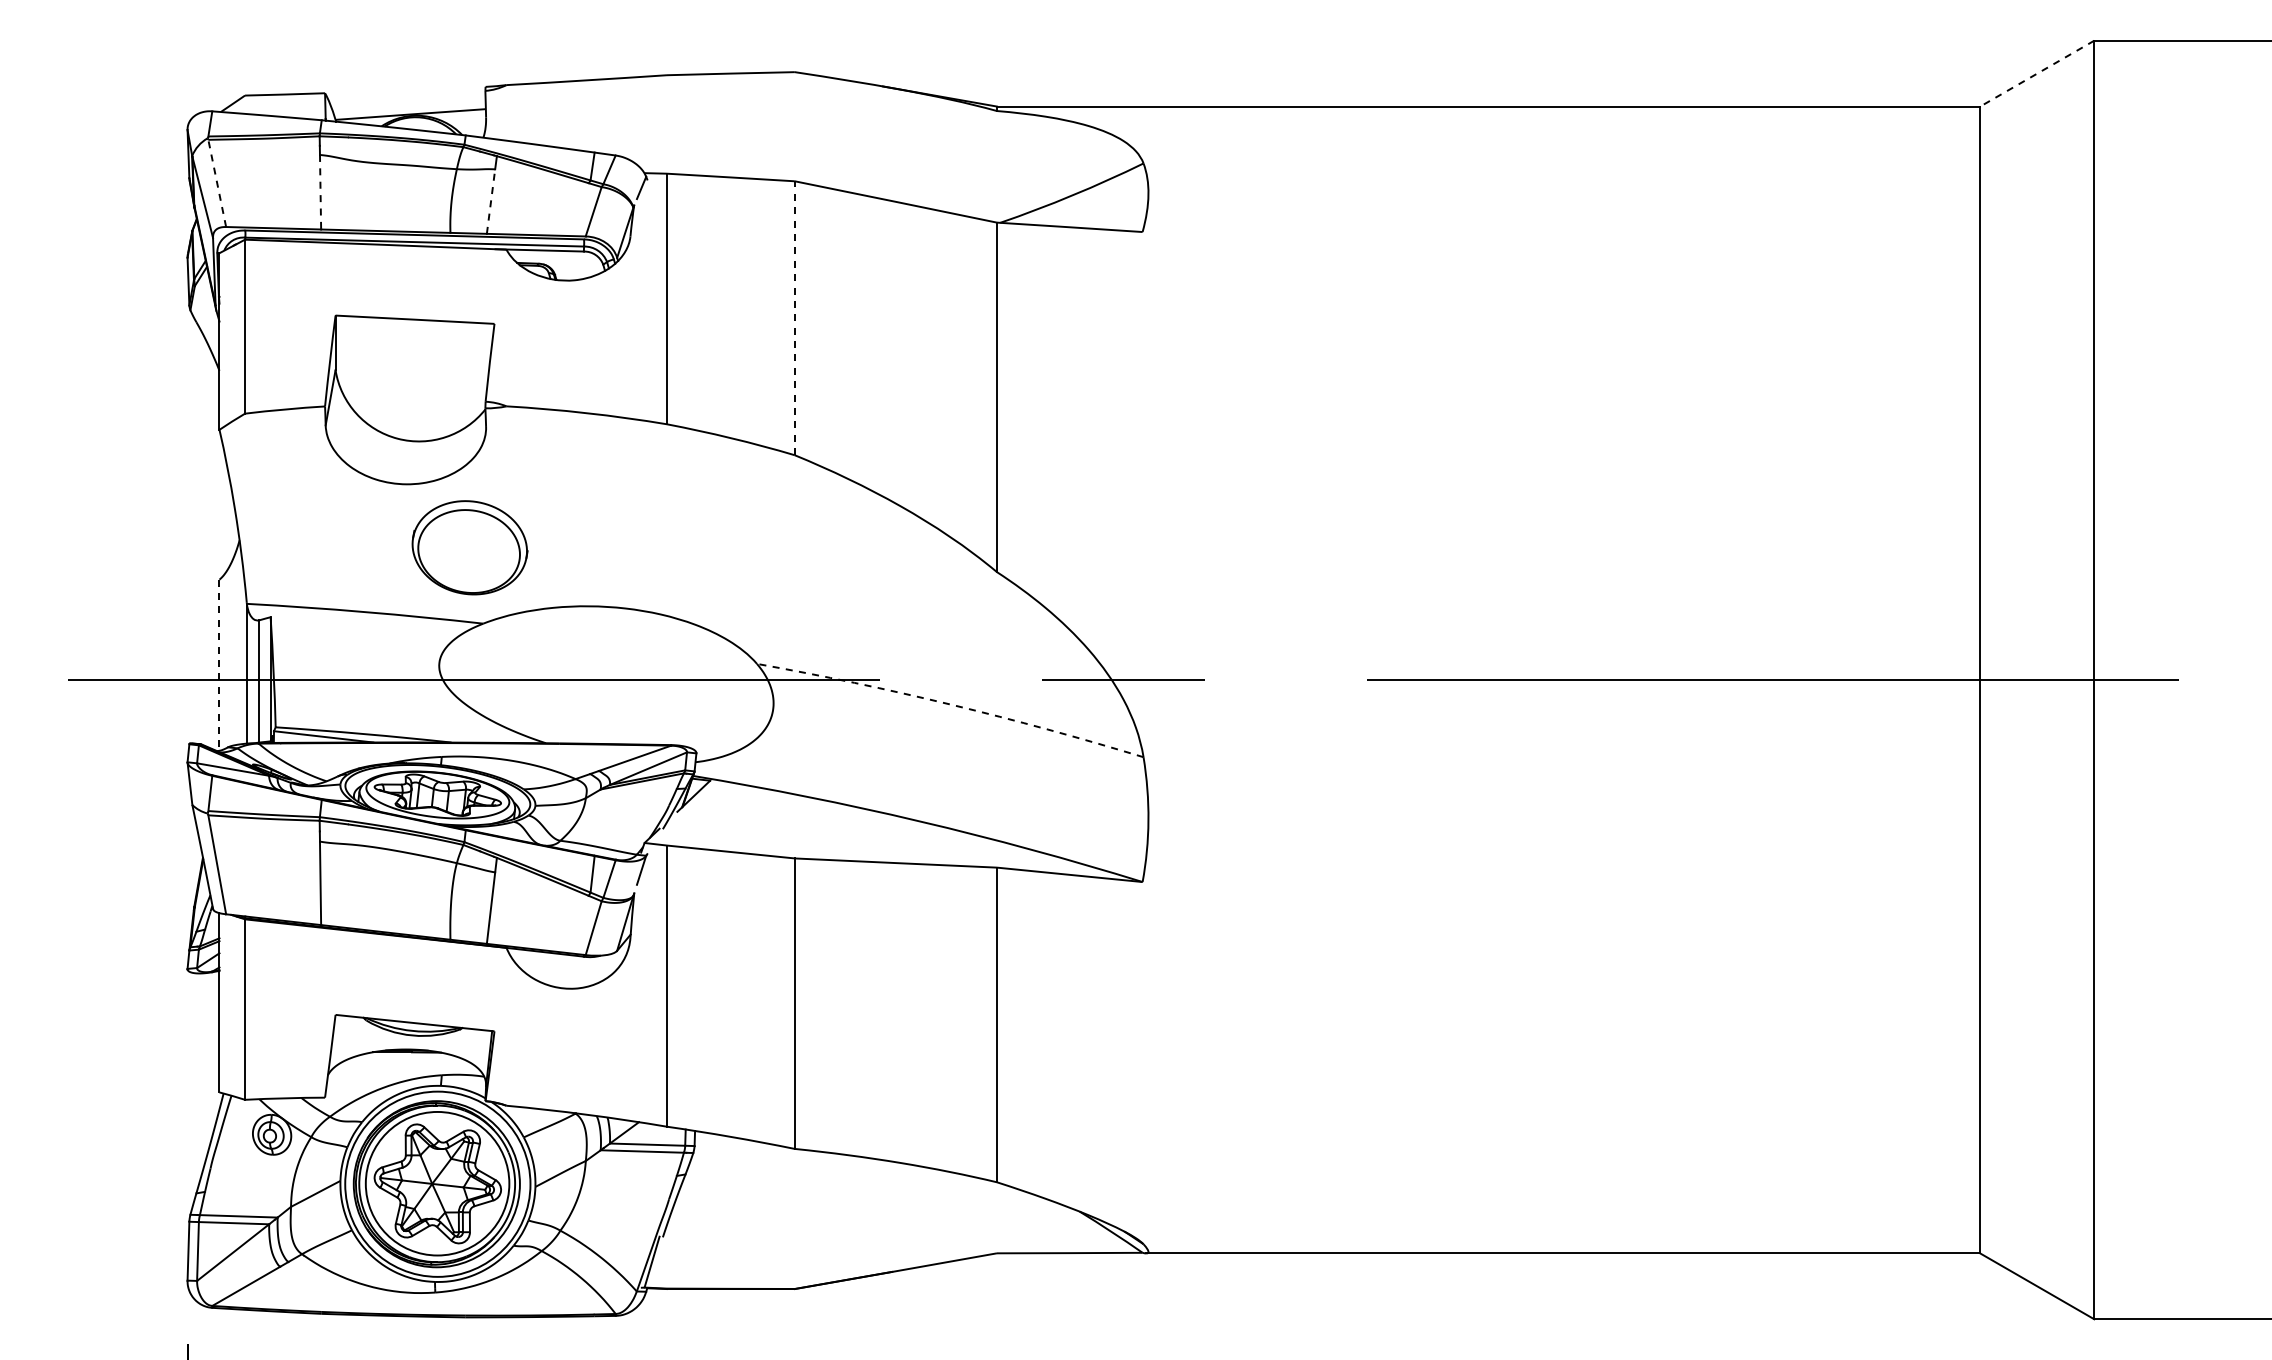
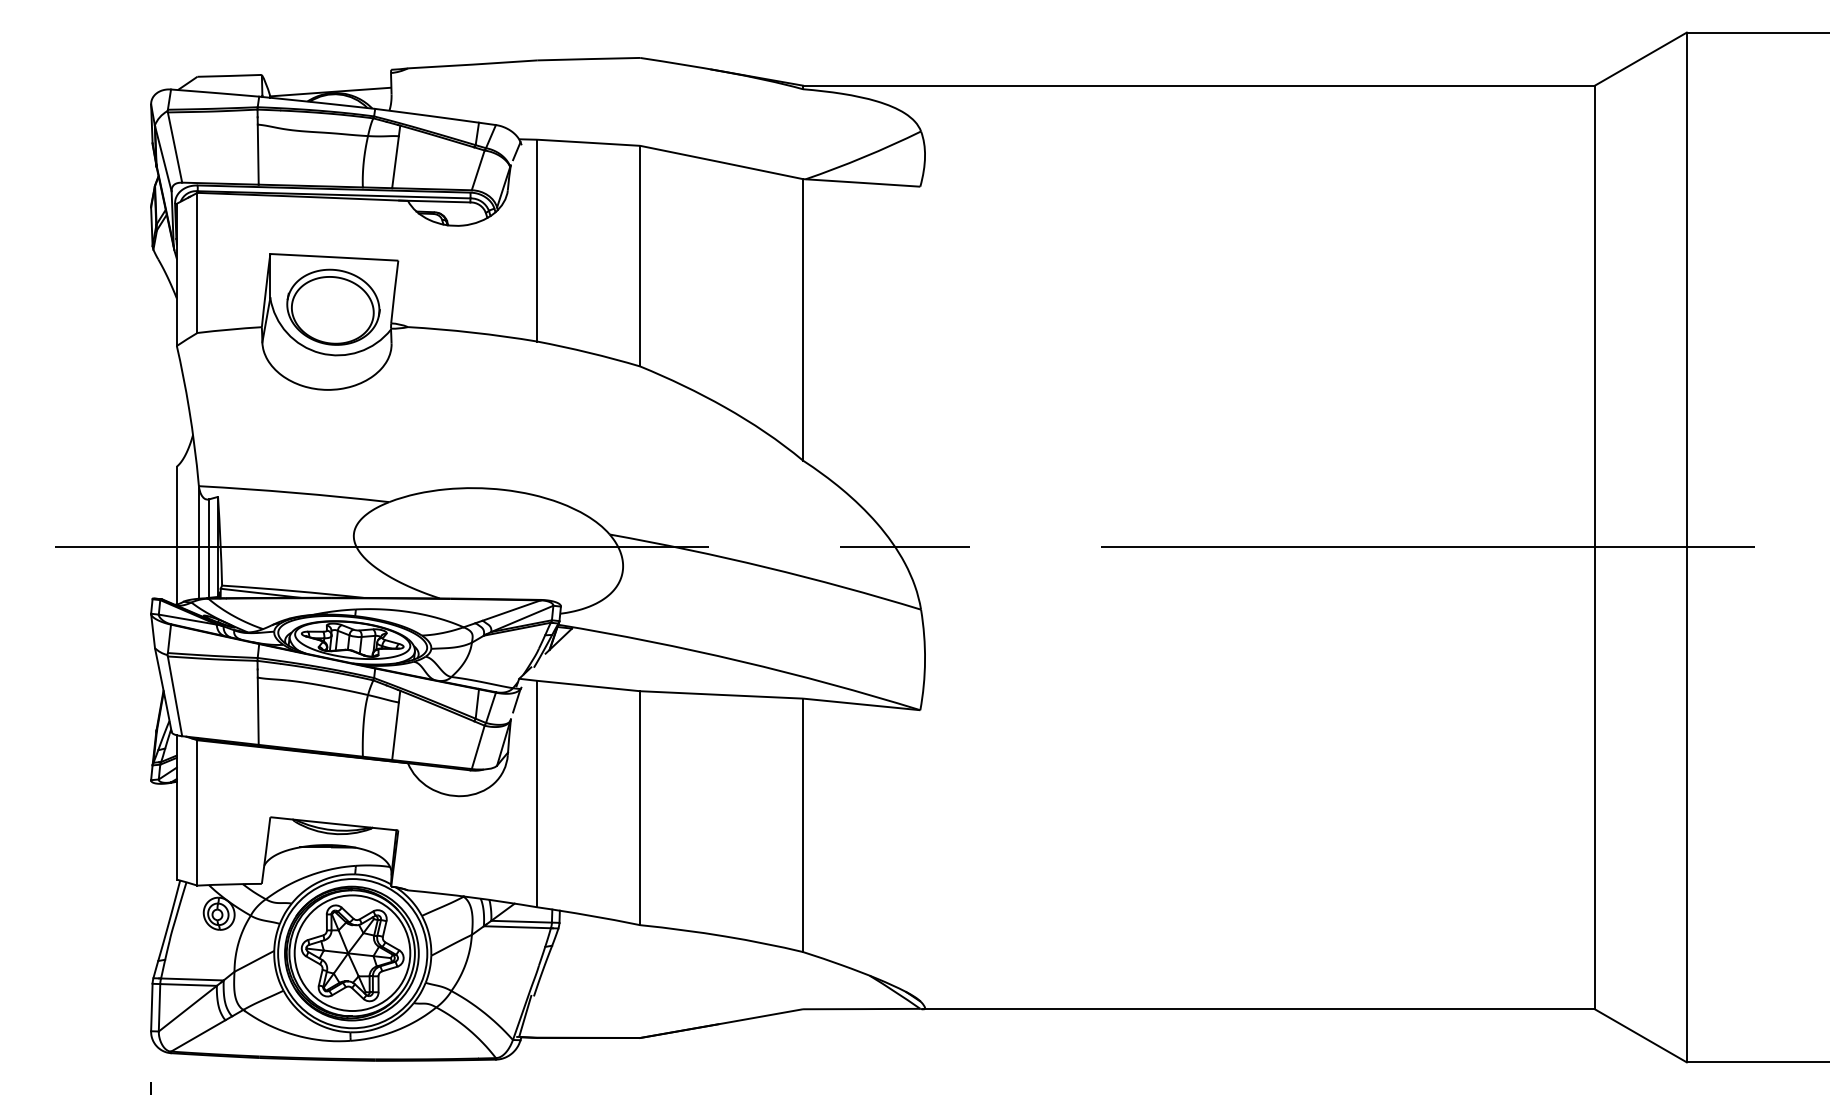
line: (2037, 73) -> (1641, 59), dashed -> solid
line: (217, 182) -> (175, 146), dashed -> solid
line: (320, 192) -> (258, 154), dashed -> solid
line: (491, 201) -> (395, 162), dashed -> solid
line: (794, 318) -> (639, 256), dashed -> solid
part: (469, 547) -> (333, 307), moved
line: (219, 665) -> (176, 535), dashed -> solid
arc: (951, 704) -> (766, 567), dashed -> solid

